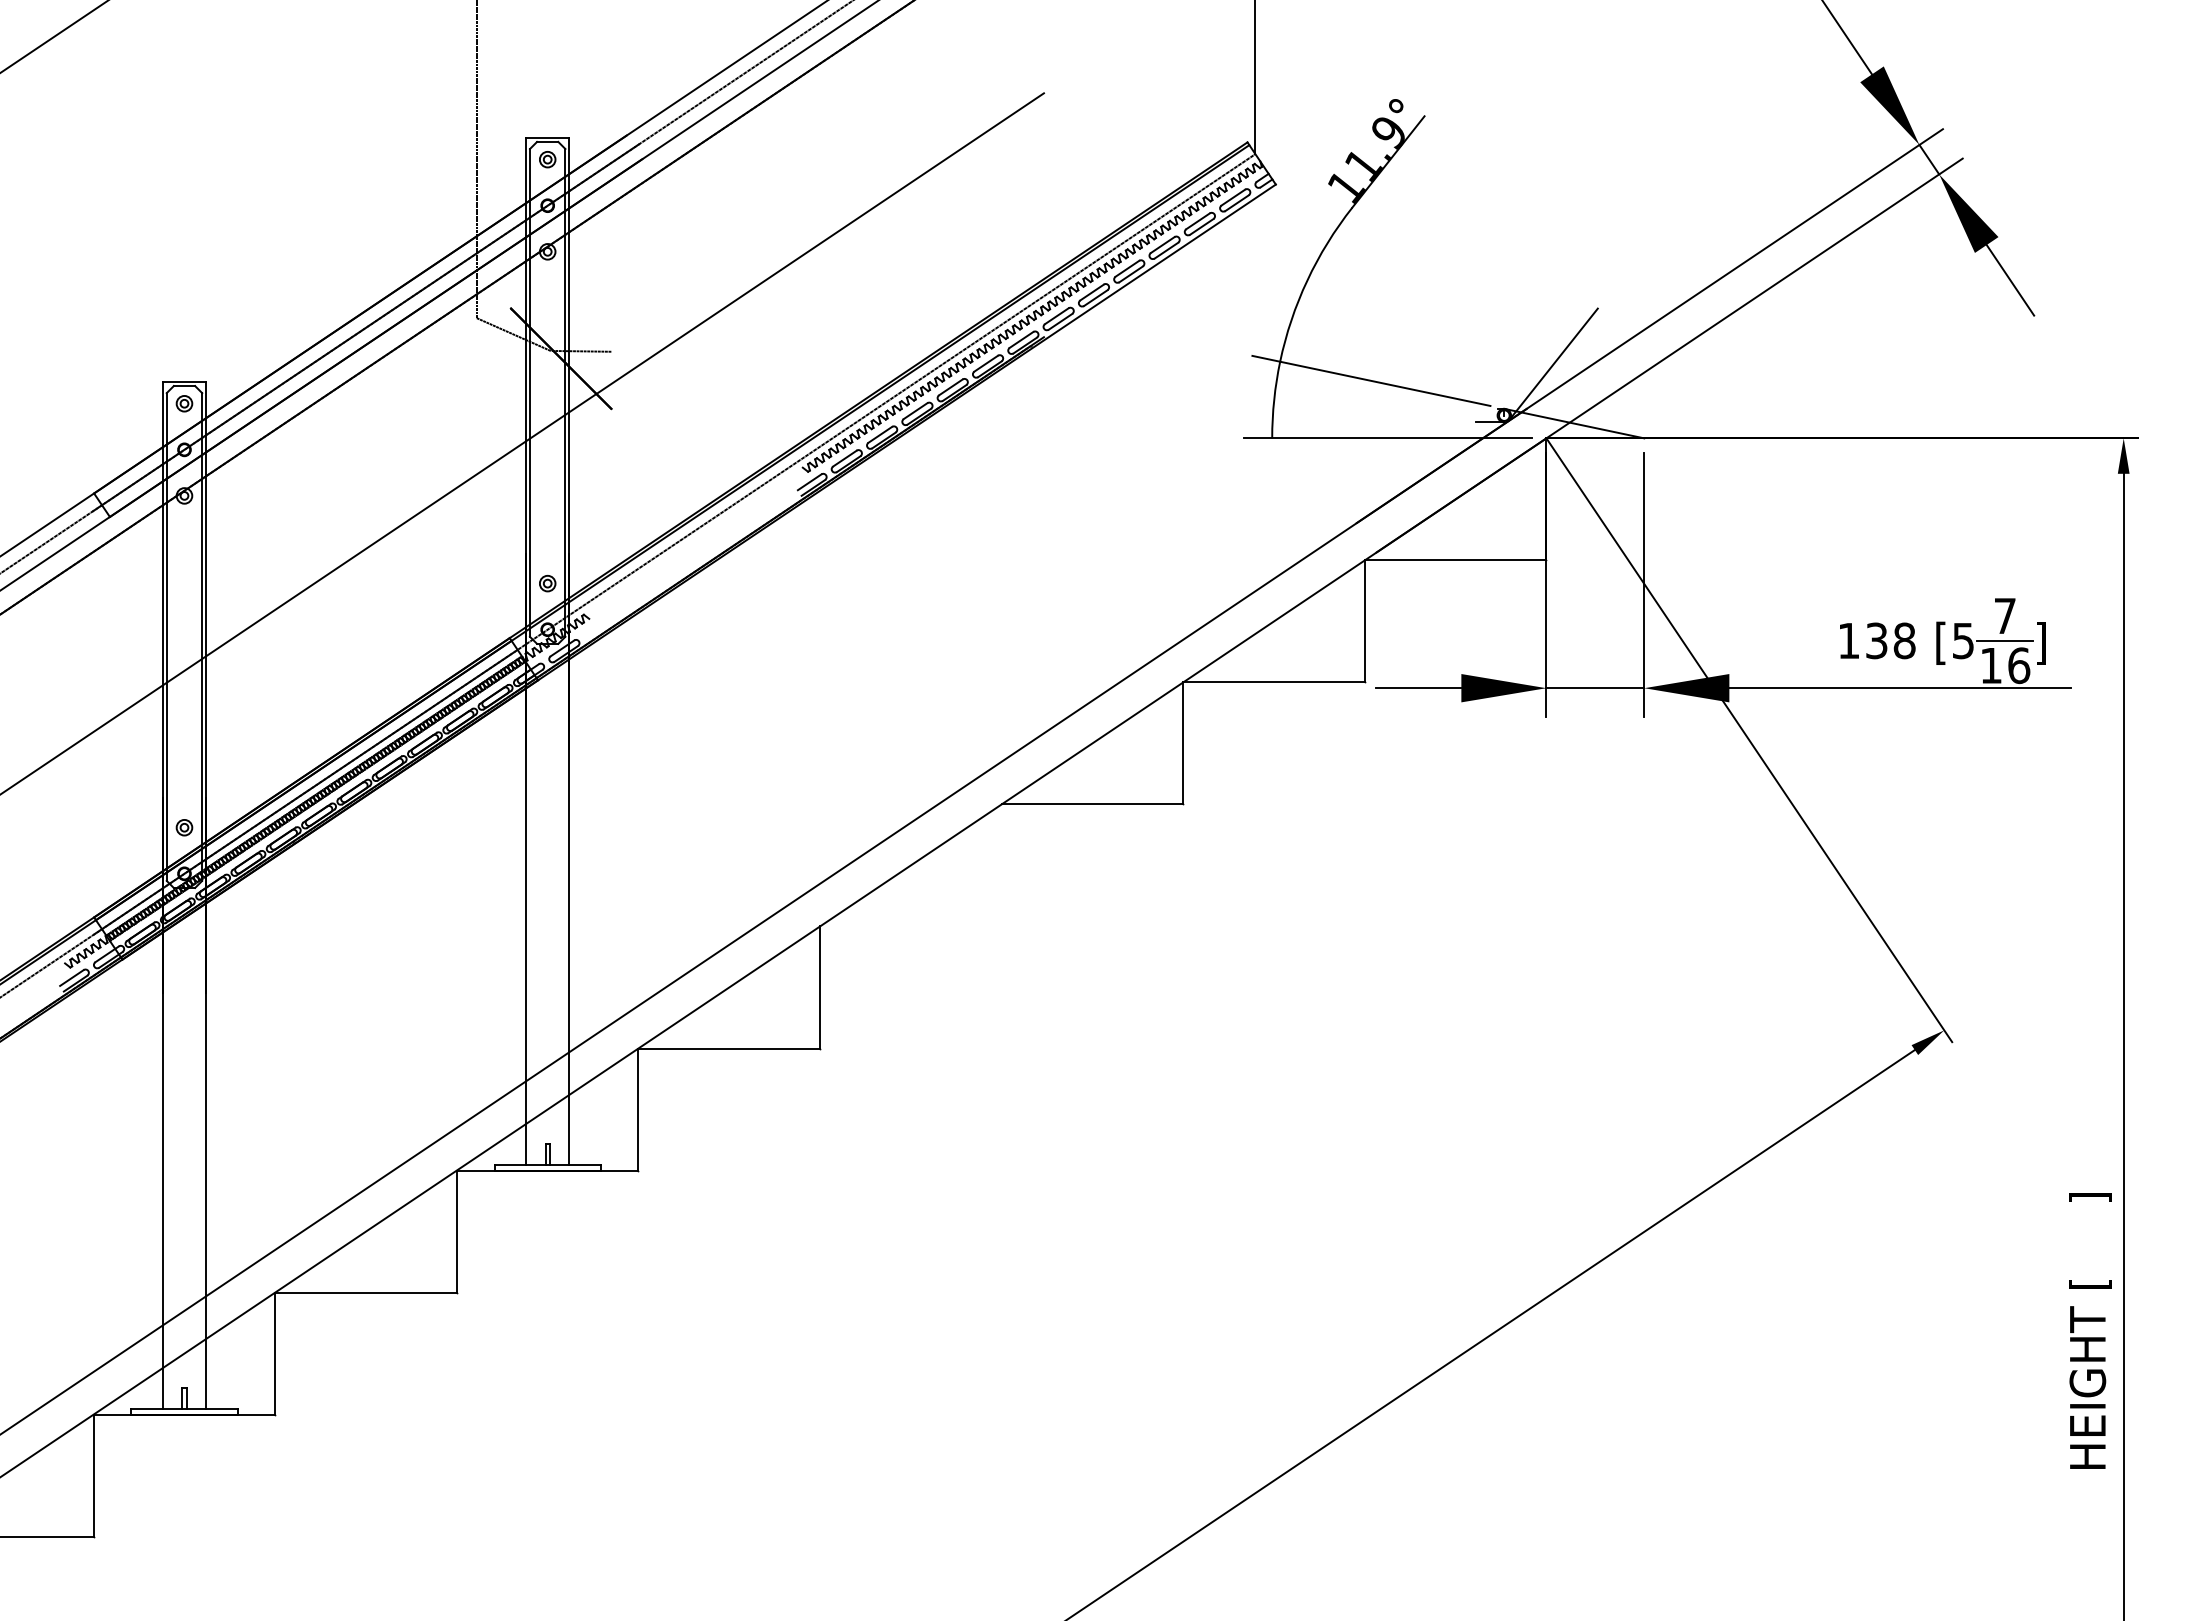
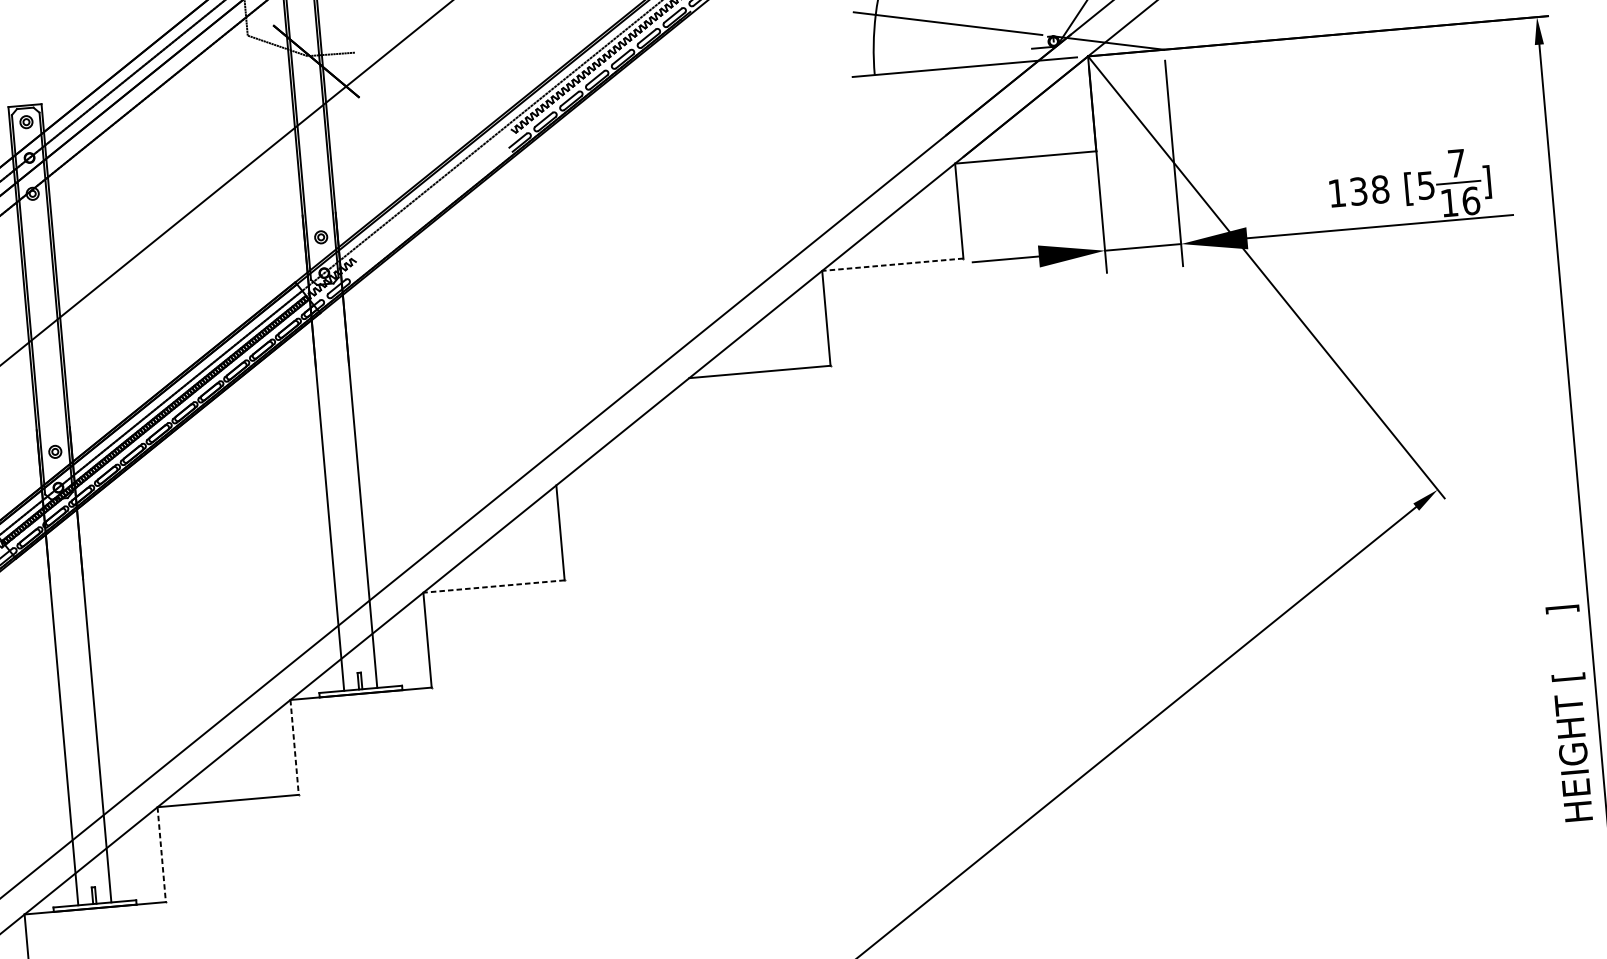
line: (1274, 682) -> (893, 264), solid -> dashed
line: (729, 1048) -> (494, 586), solid -> dashed
line: (456, 1232) -> (294, 748), solid -> dashed
line: (275, 1354) -> (161, 855), solid -> dashed

